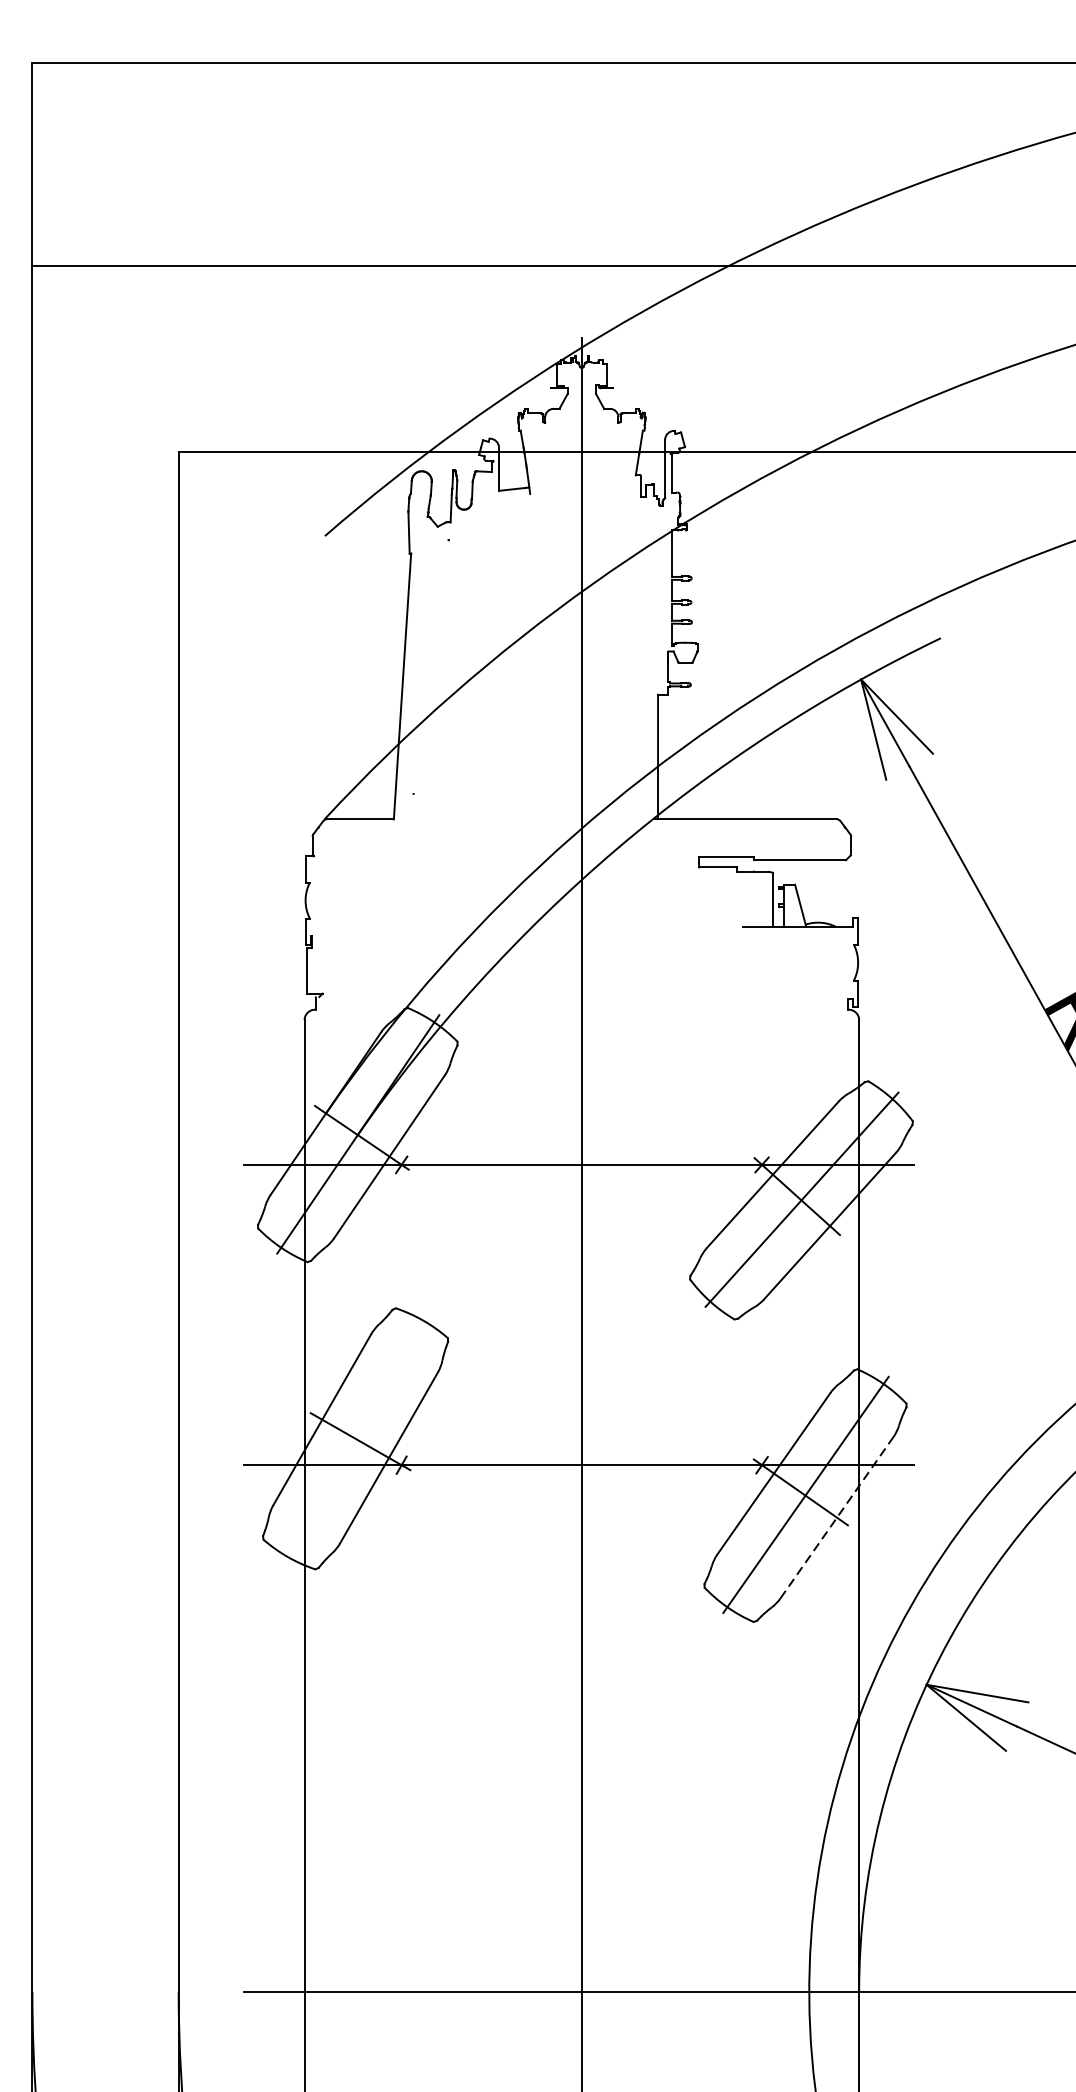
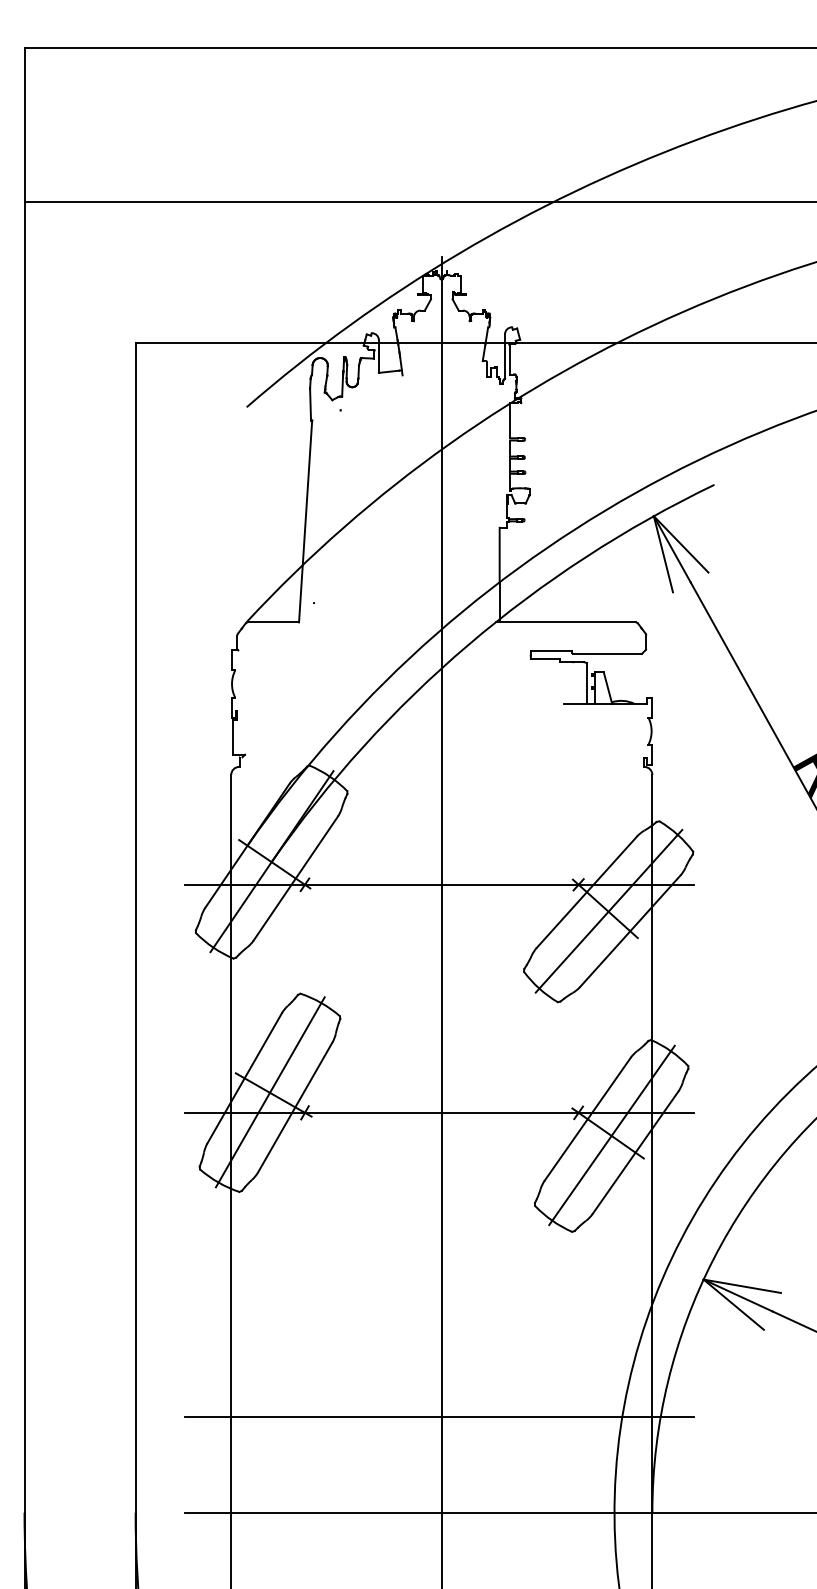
line: (354, 1438) -> (269, 1092), added
line: (836, 1517) -> (635, 1152), dashed -> solid
line: (577, 1865) -> (438, 1416), added

